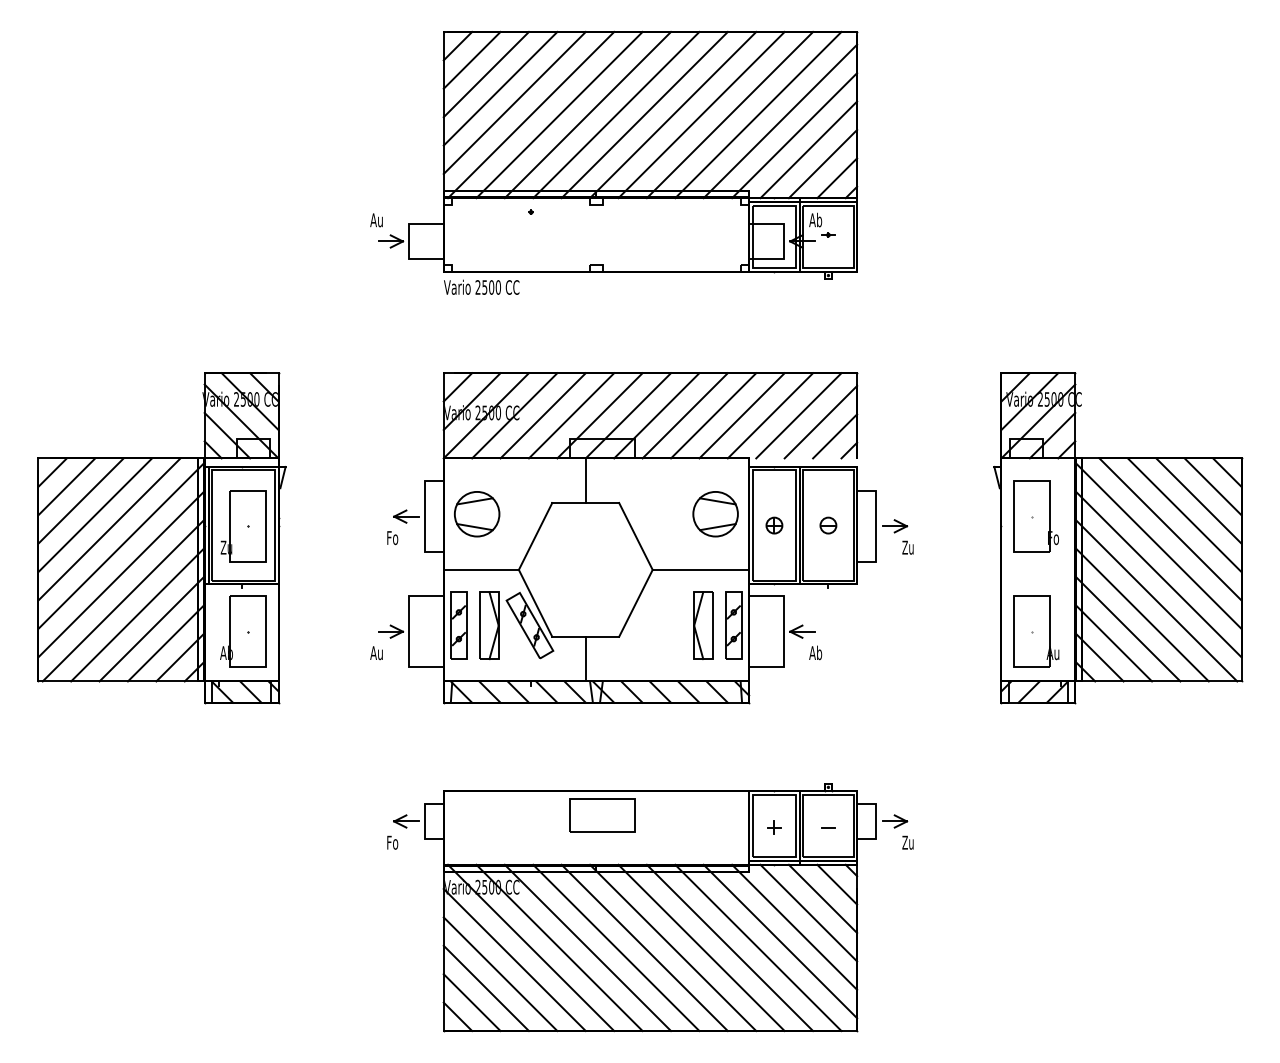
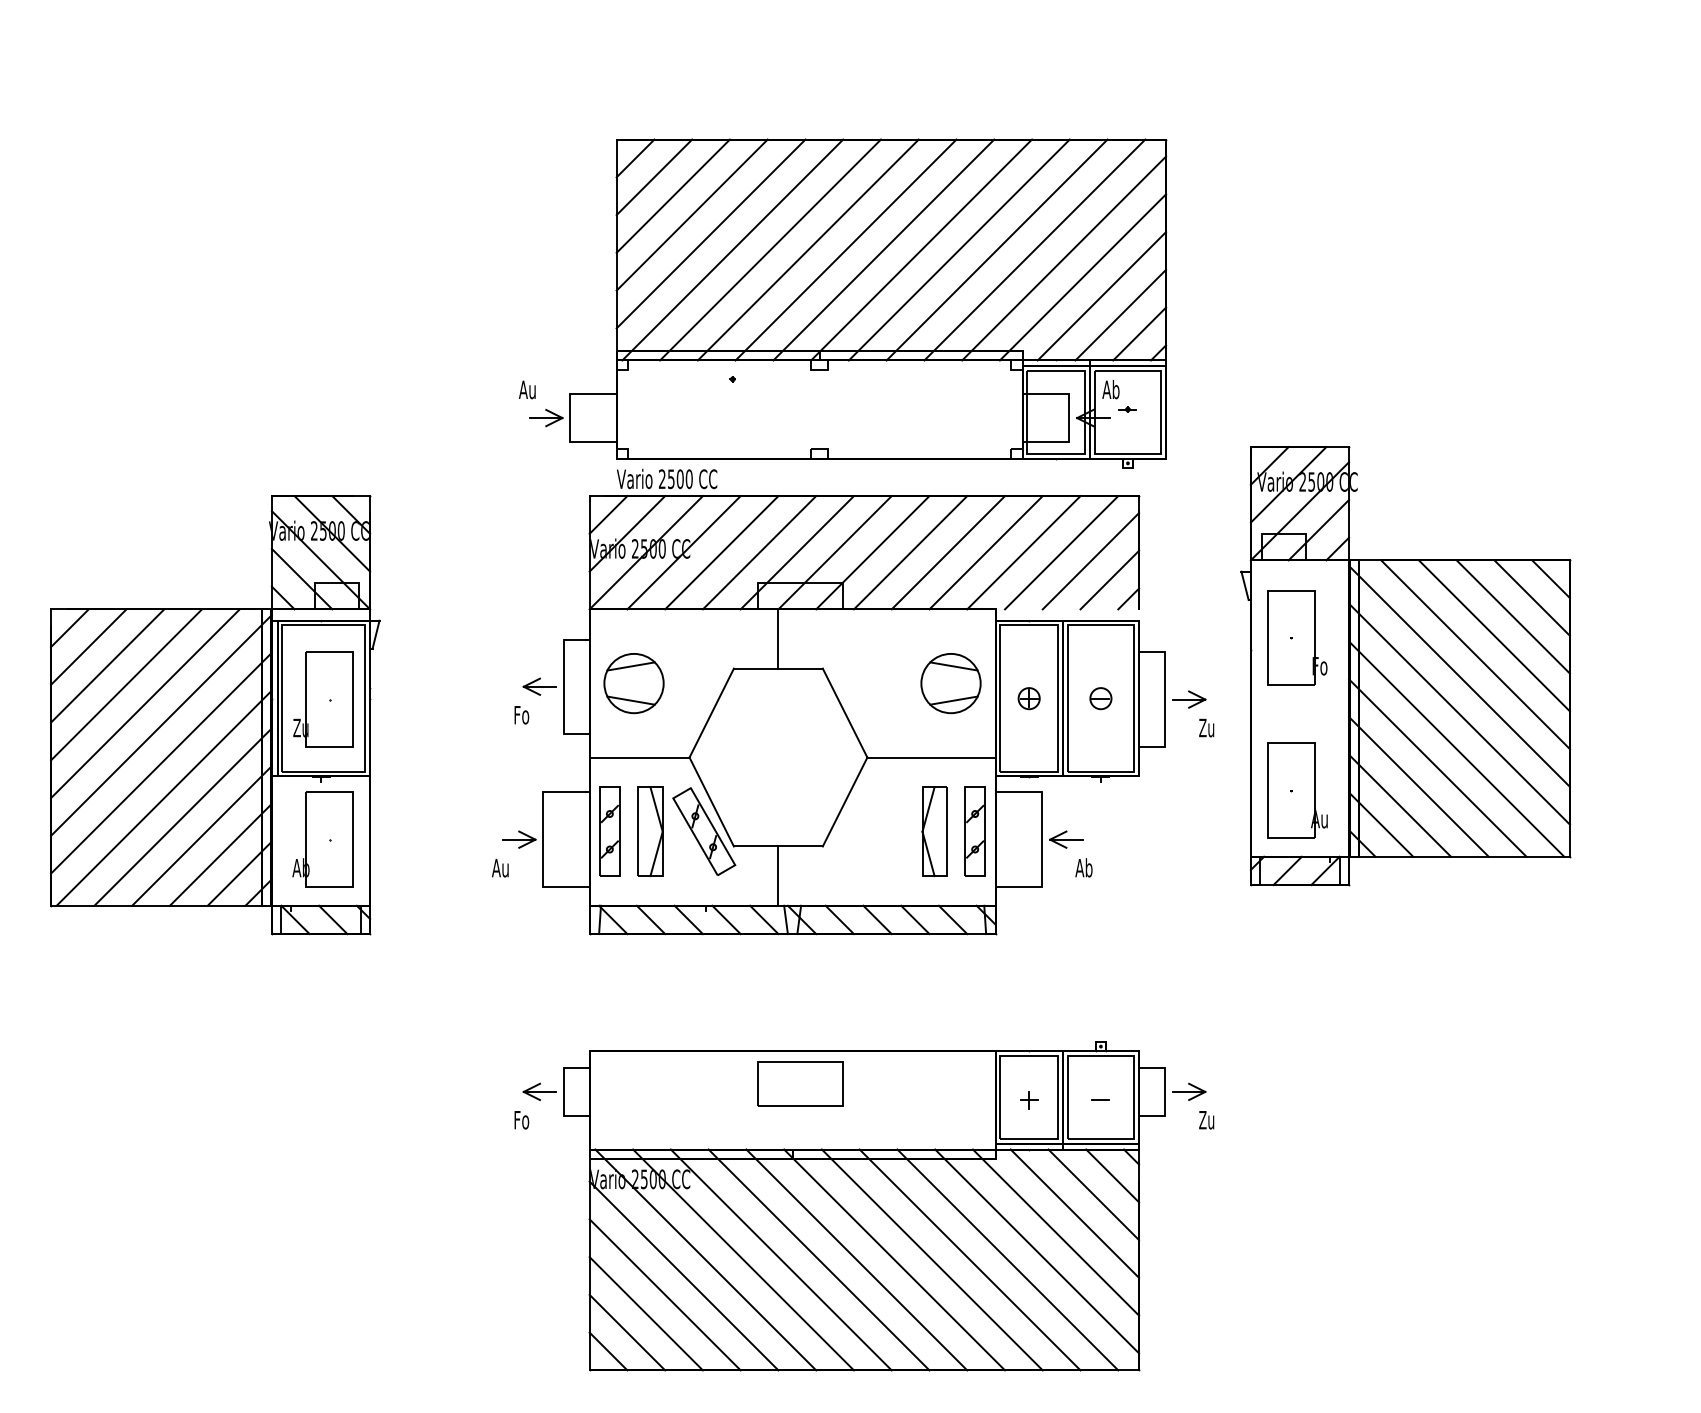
part: (614, 162) -> (843, 313), moved
part: (1117, 538) -> (1405, 666), moved

